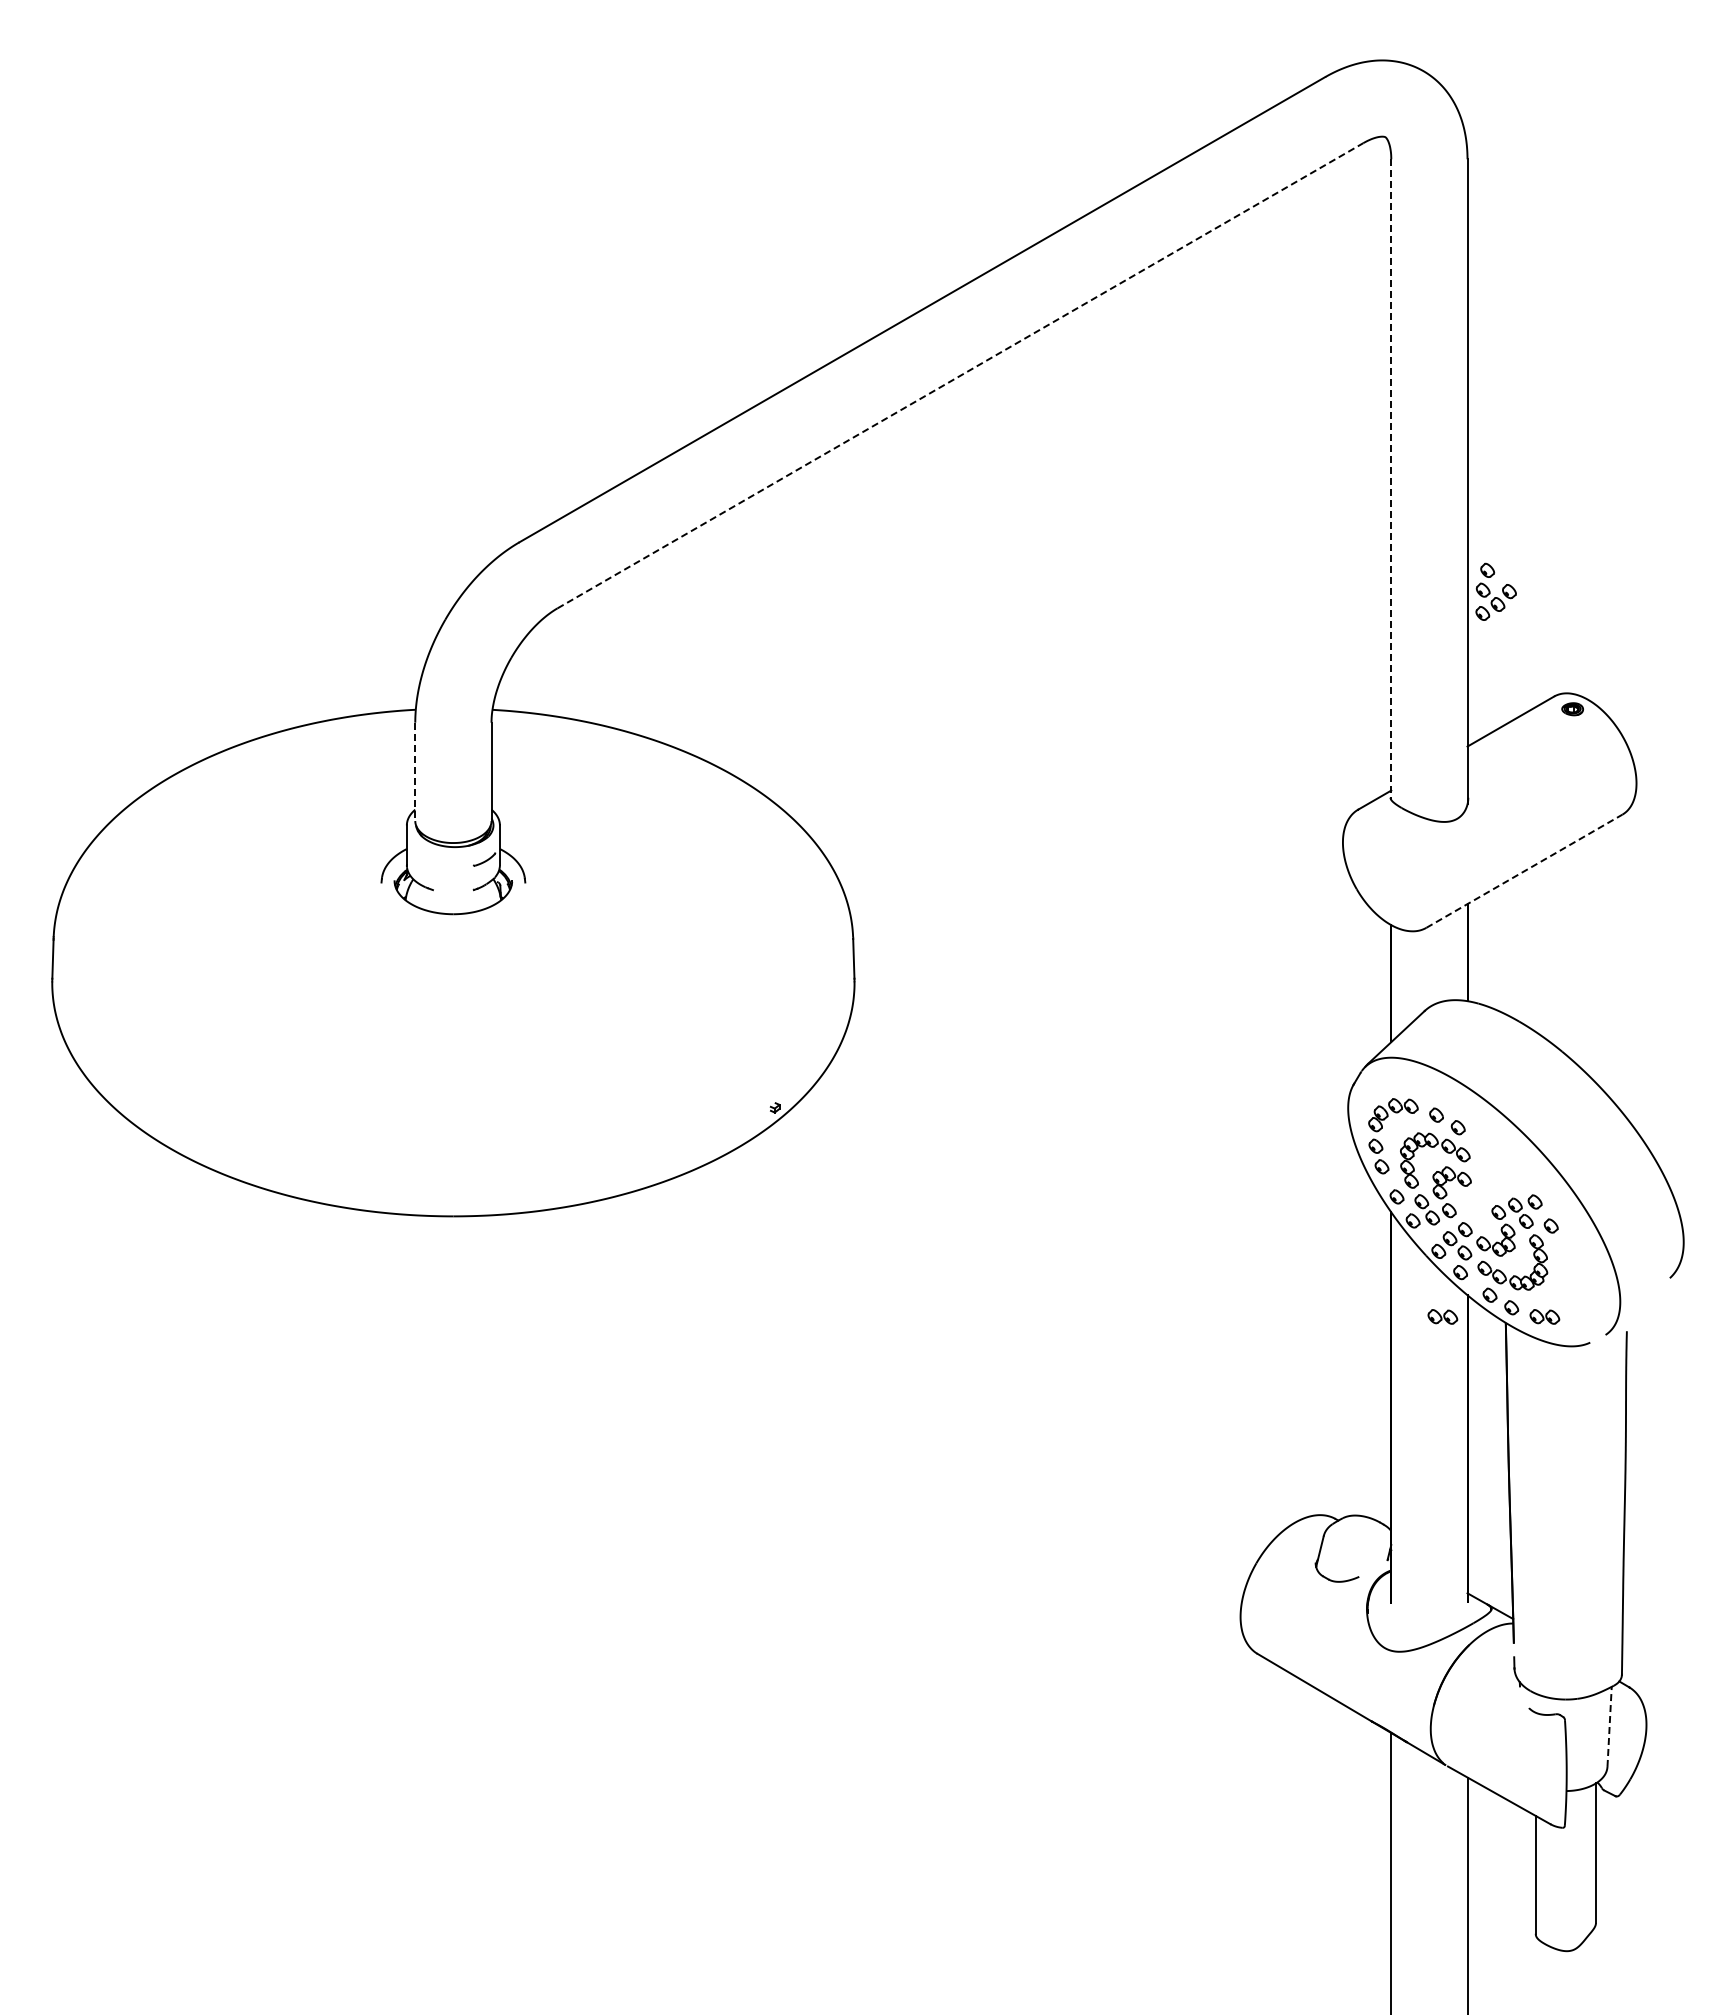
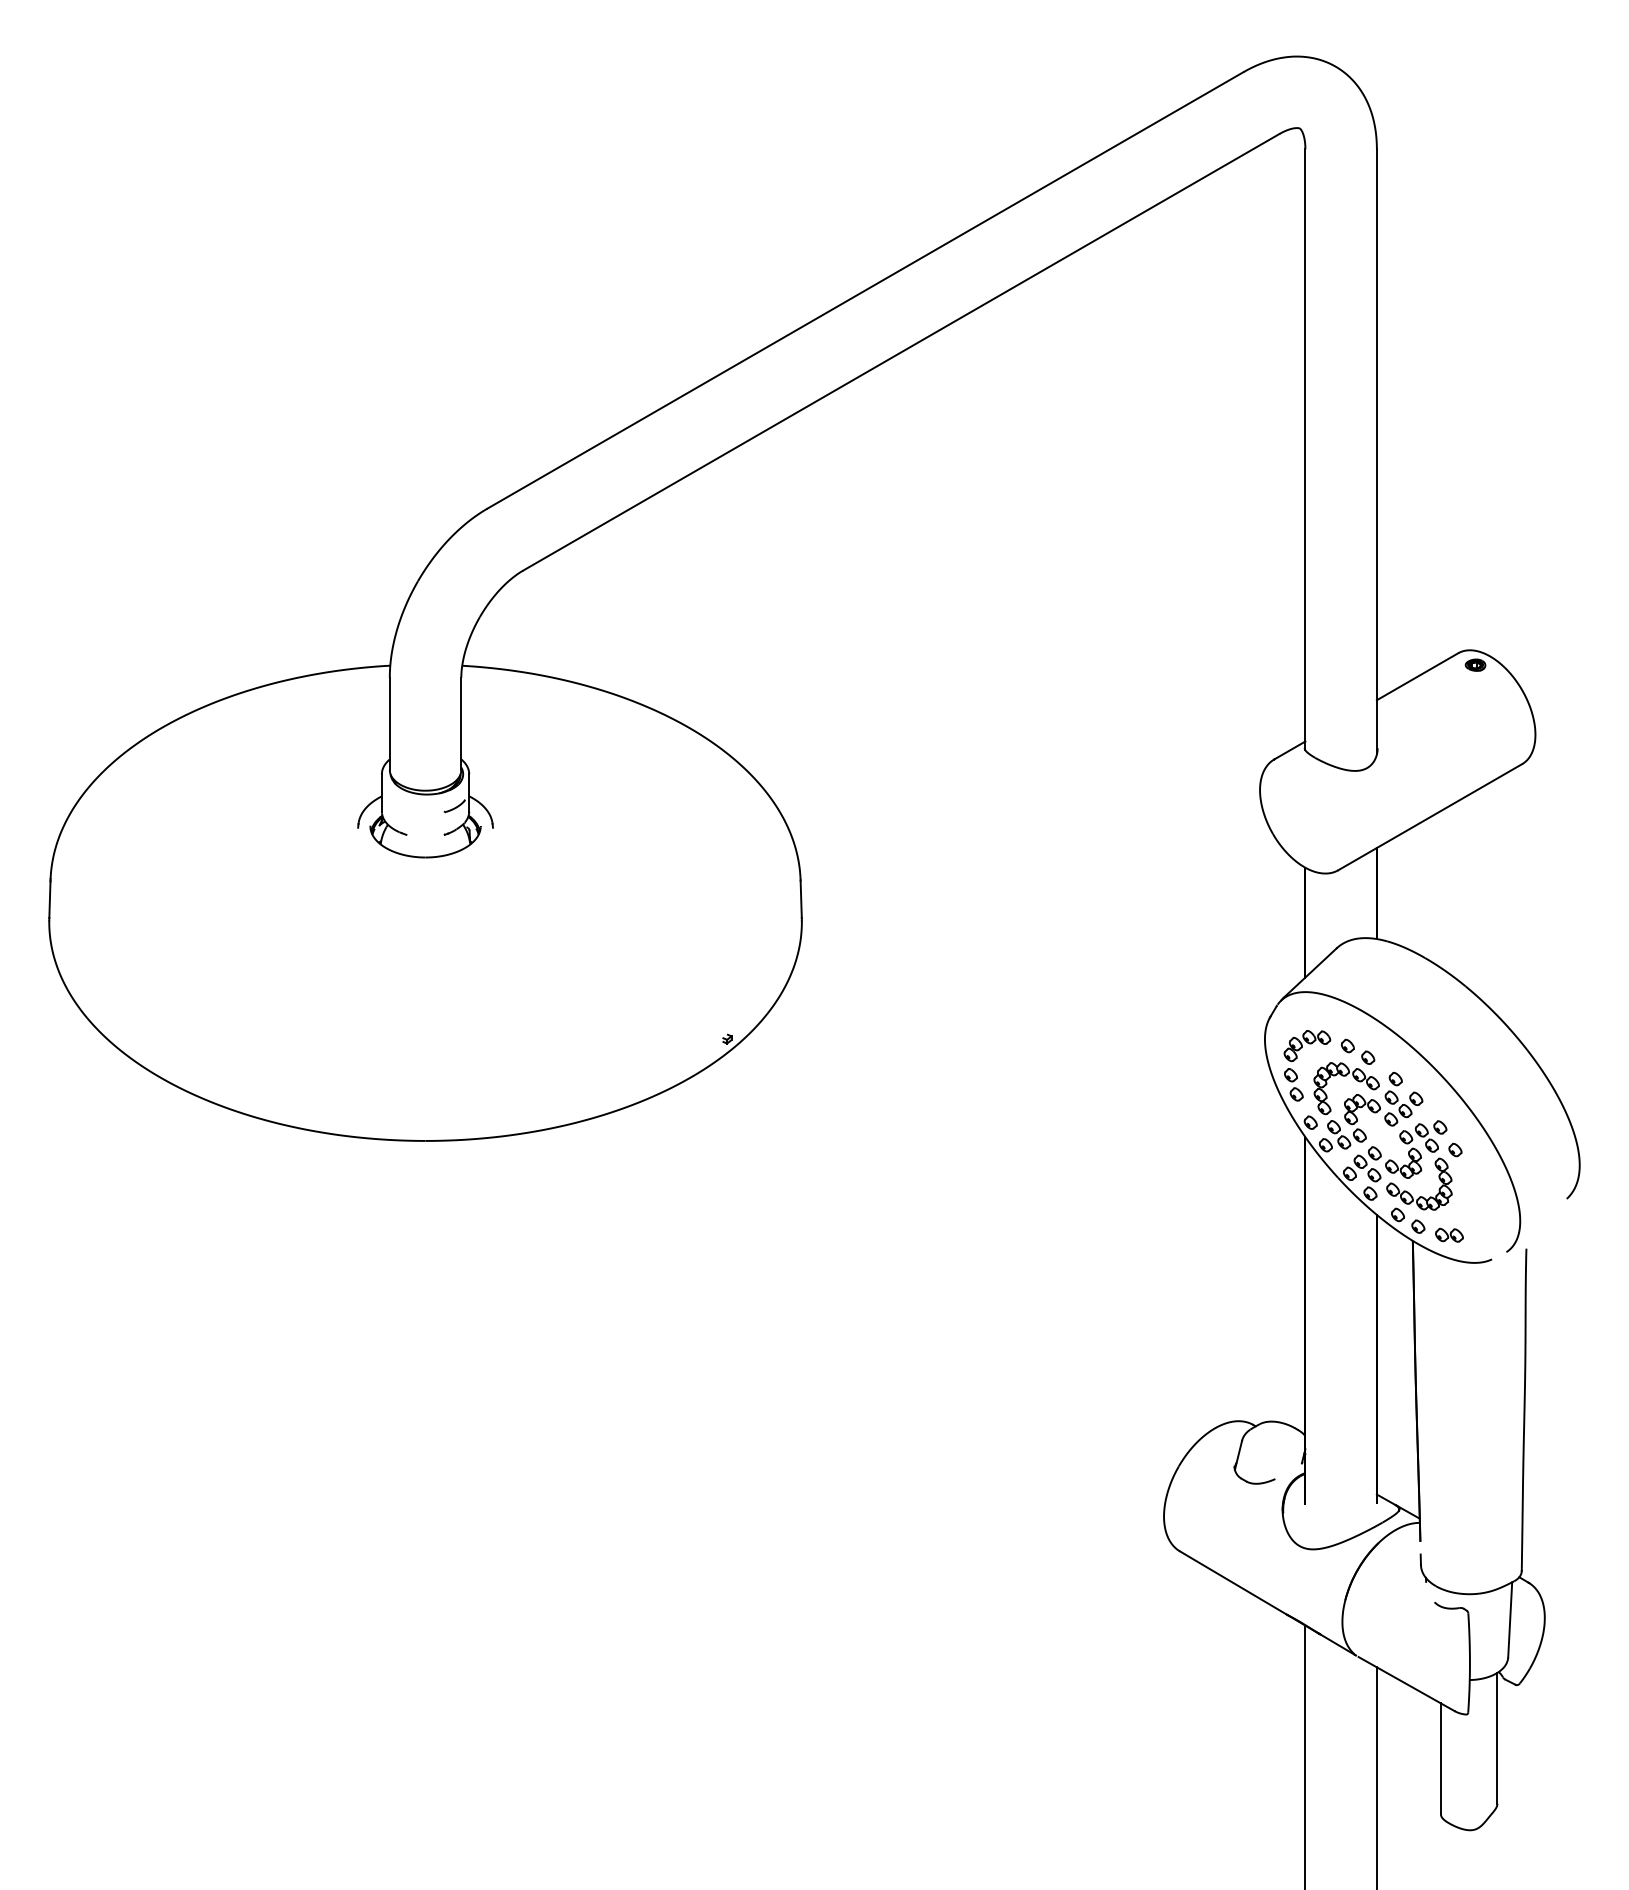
line: (960, 375) -> (901, 352), dashed -> solid
line: (1391, 480) -> (1305, 450), dashed -> solid
part: (1495, 591) -> (1403, 1098), moved
line: (415, 772) -> (390, 724), dashed -> solid
line: (1524, 871) -> (1430, 817), dashed -> solid
part: (1442, 1316) -> (1353, 1234), removed
line: (1609, 1726) -> (1510, 1619), dashed -> solid

